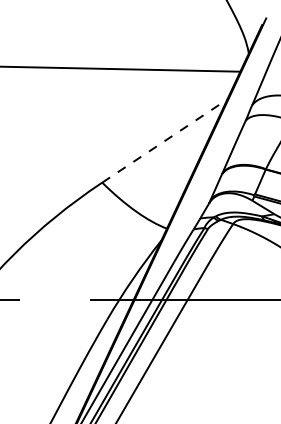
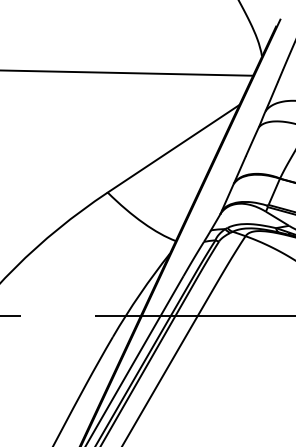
line: (165, 140) -> (174, 148), dashed -> solid

